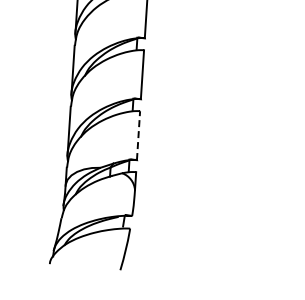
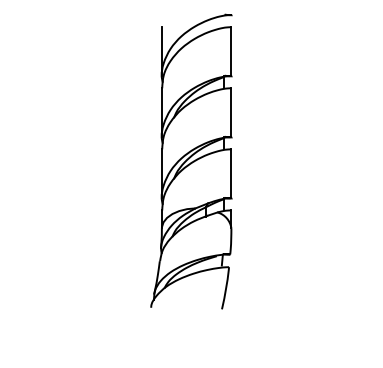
line: (138, 135) -> (231, 173), dashed -> solid

